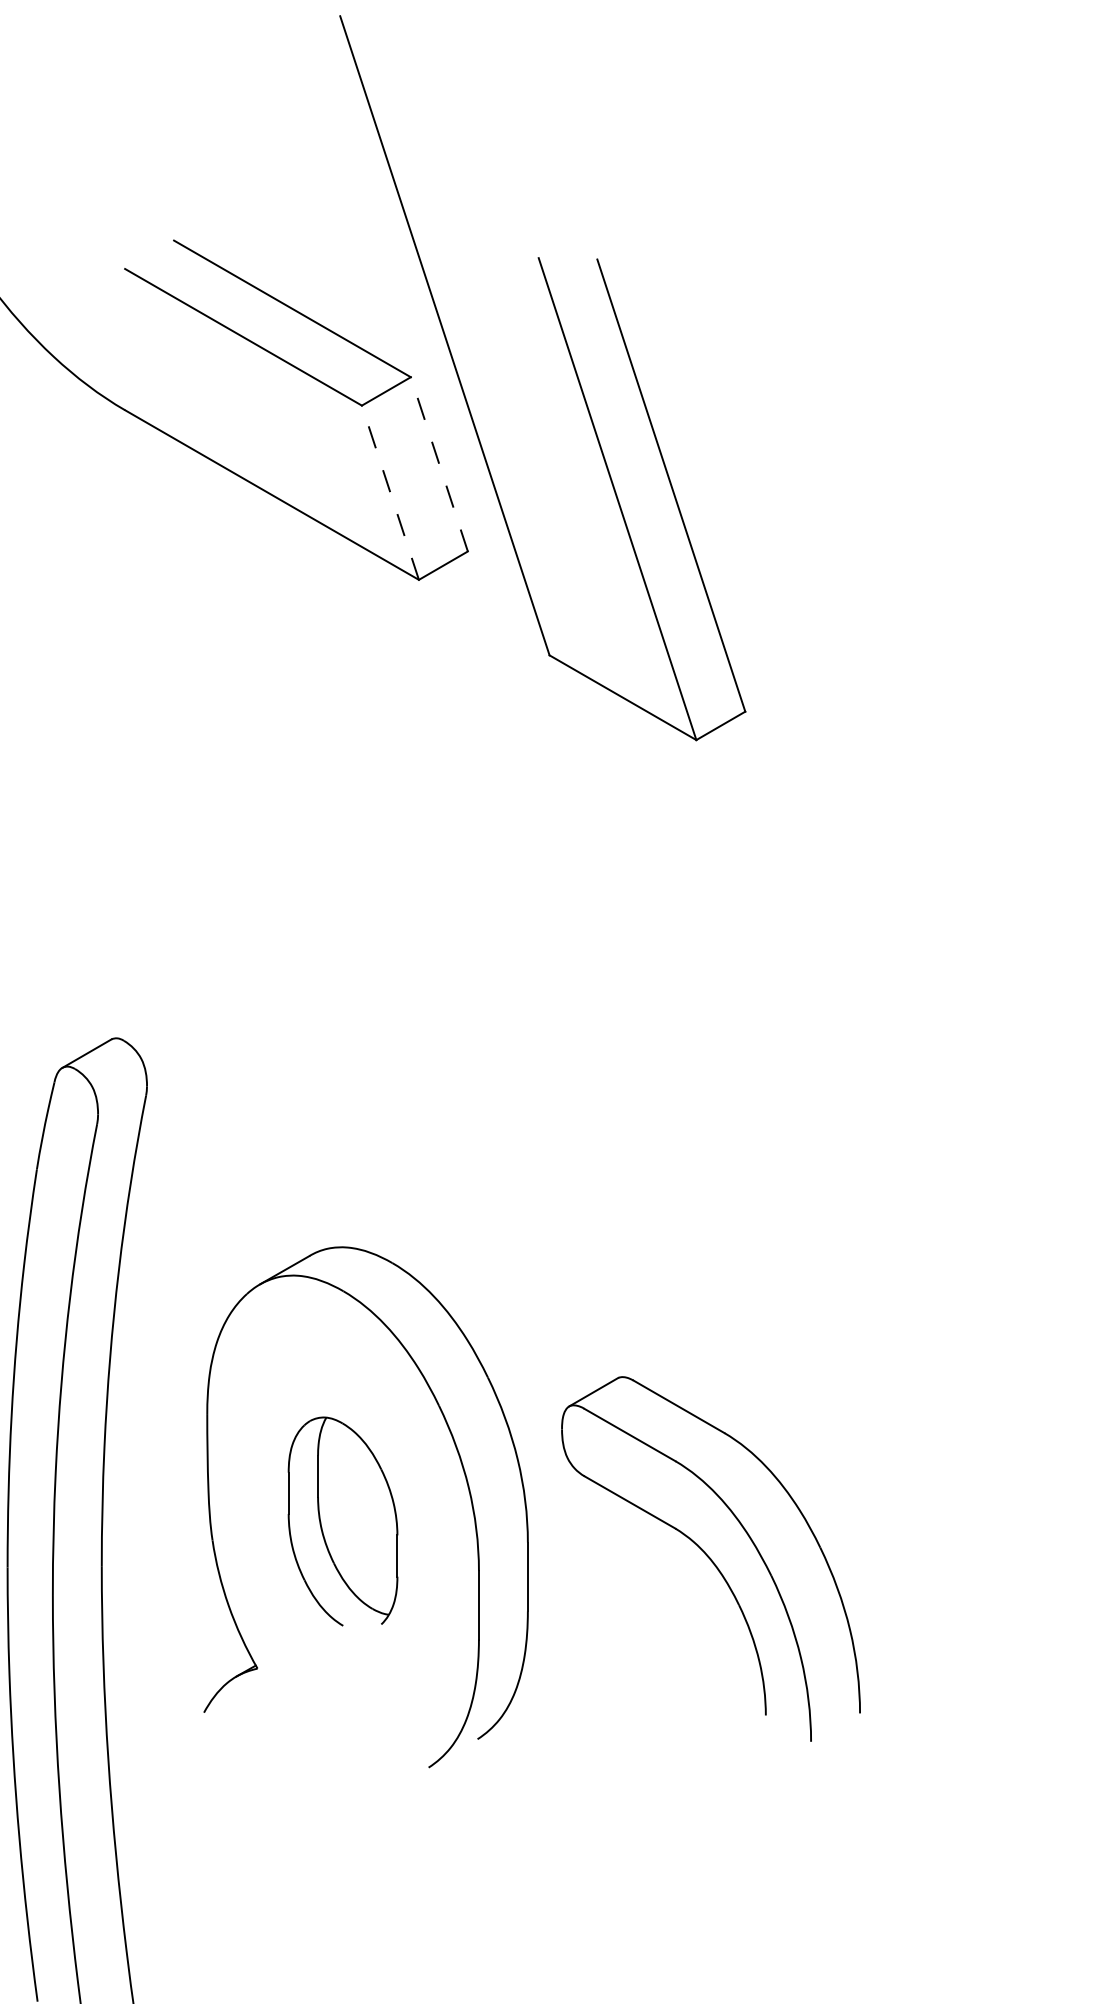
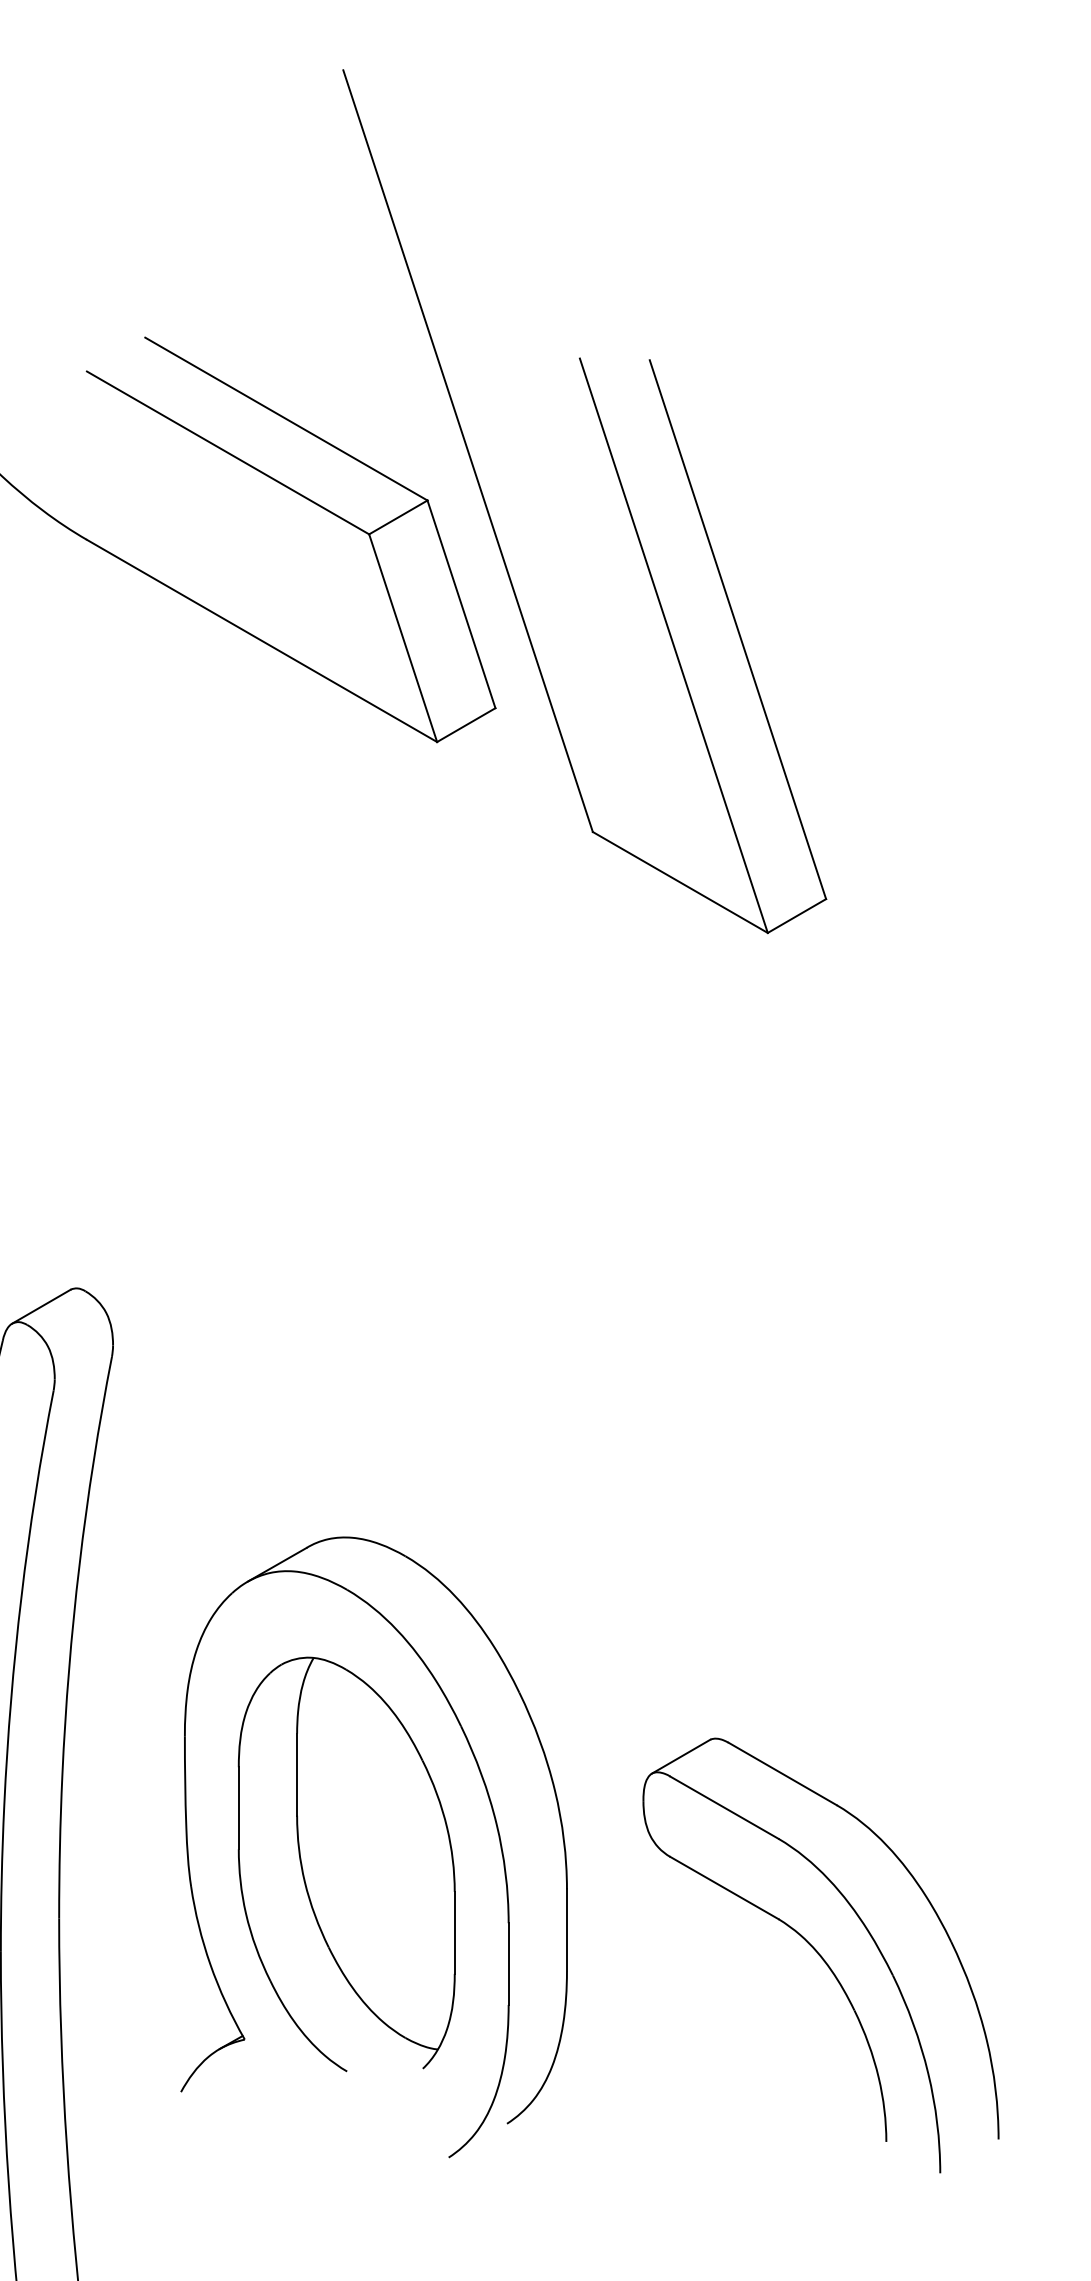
line: (439, 464) -> (461, 604), dashed -> solid
line: (390, 492) -> (403, 637), dashed -> solid
part: (342, 1521) -> (346, 1864), size x1.67
part: (710, 1558) -> (820, 1954), moved

